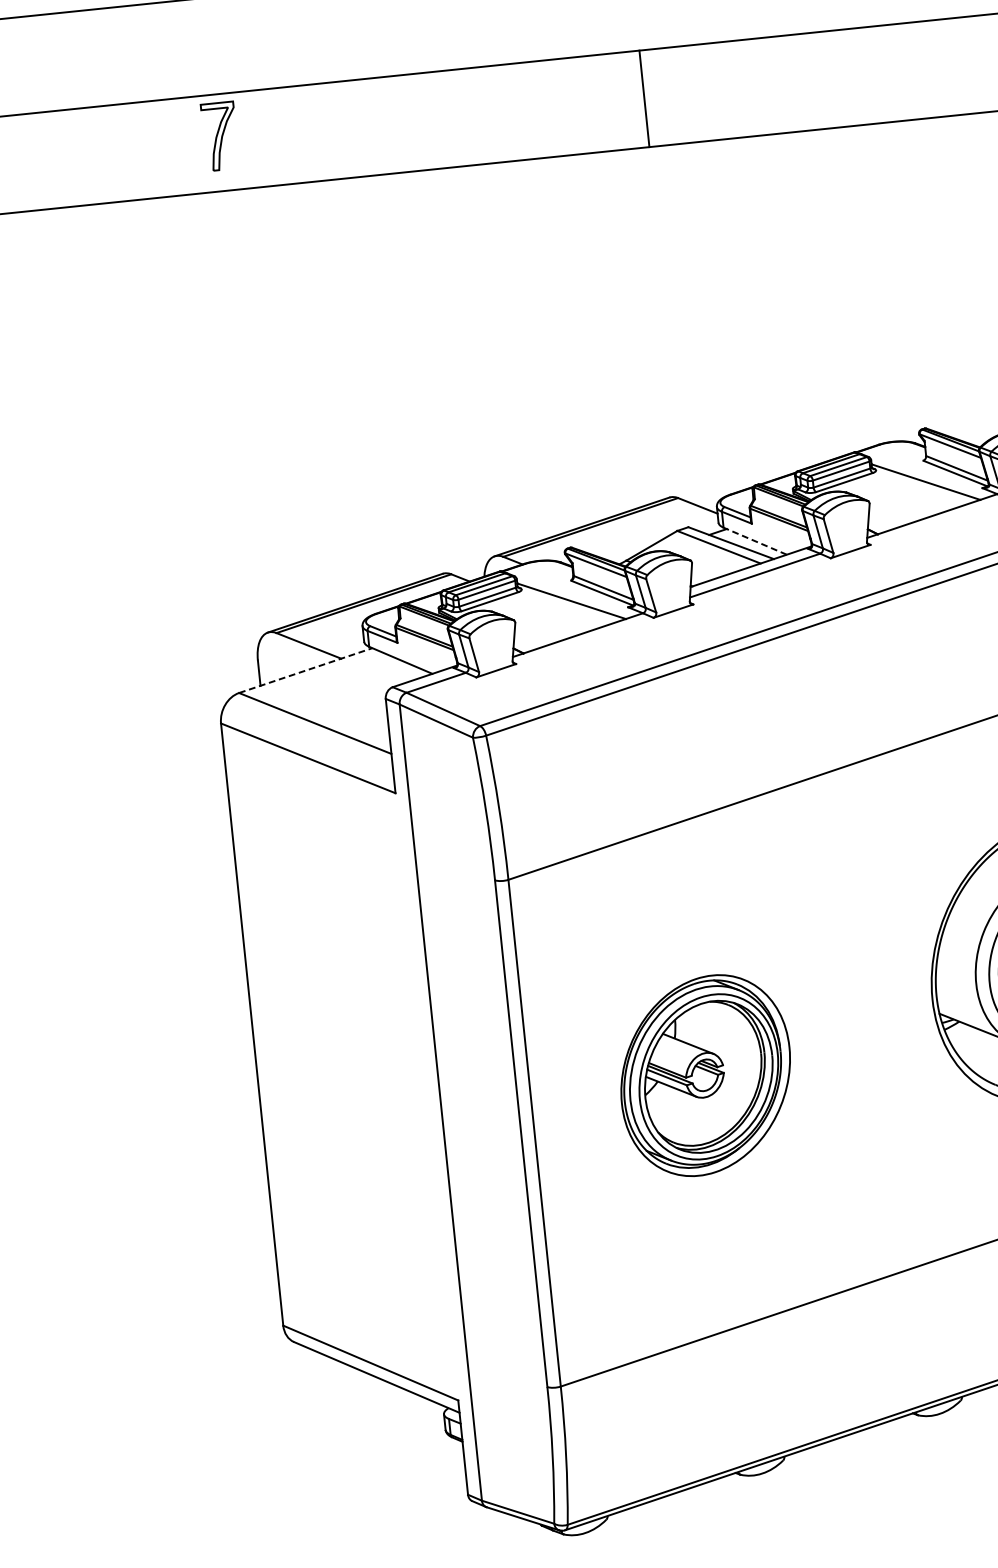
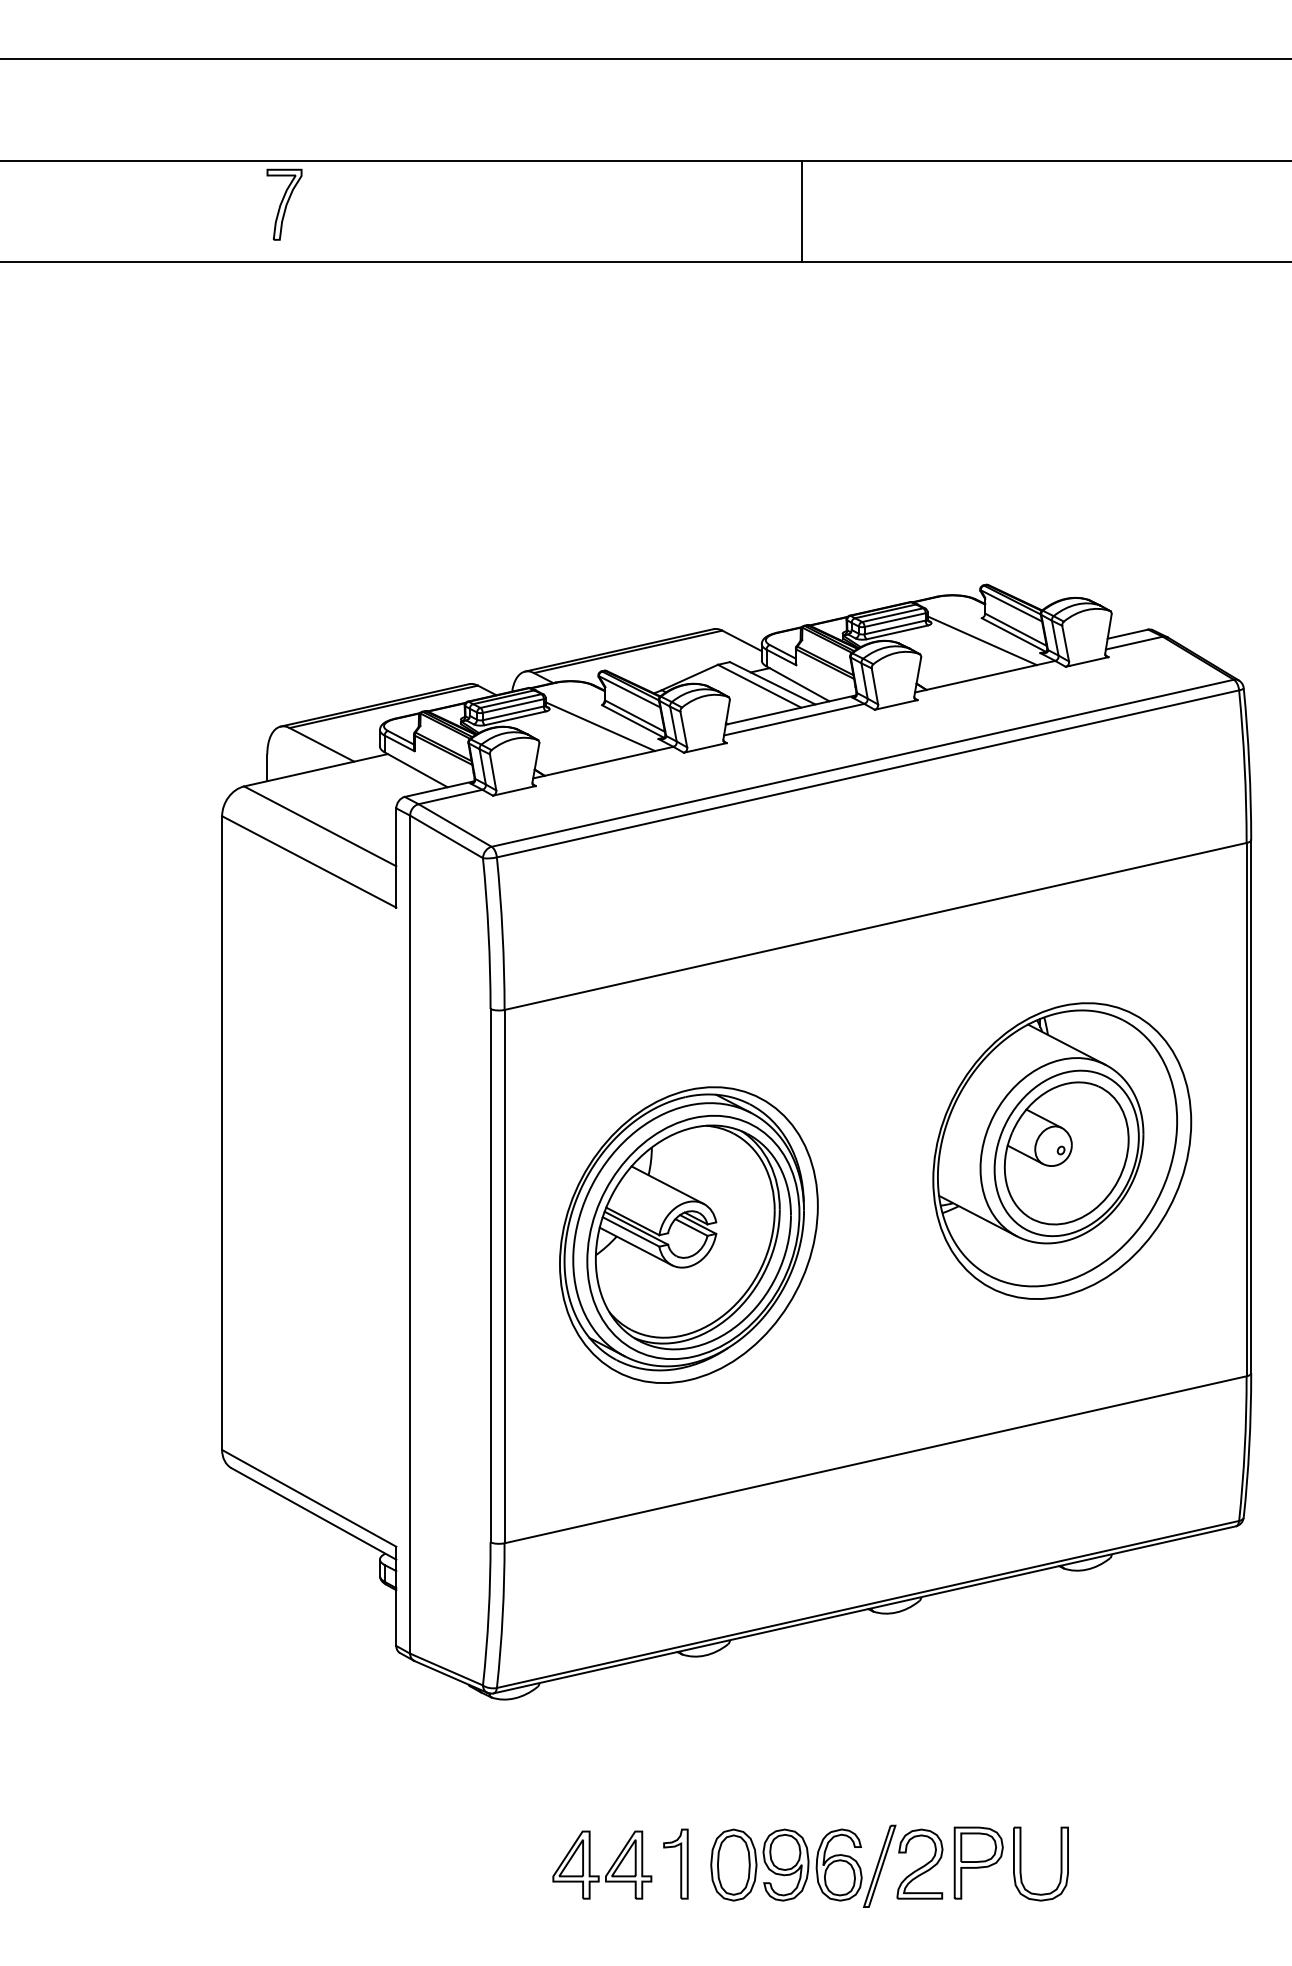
line: (644, 99) -> (802, 211), moved
line: (754, 540) -> (797, 683), dashed -> solid
line: (306, 670) -> (316, 770), dashed -> solid
part: (705, 1075) -> (688, 1234), size x1.43

